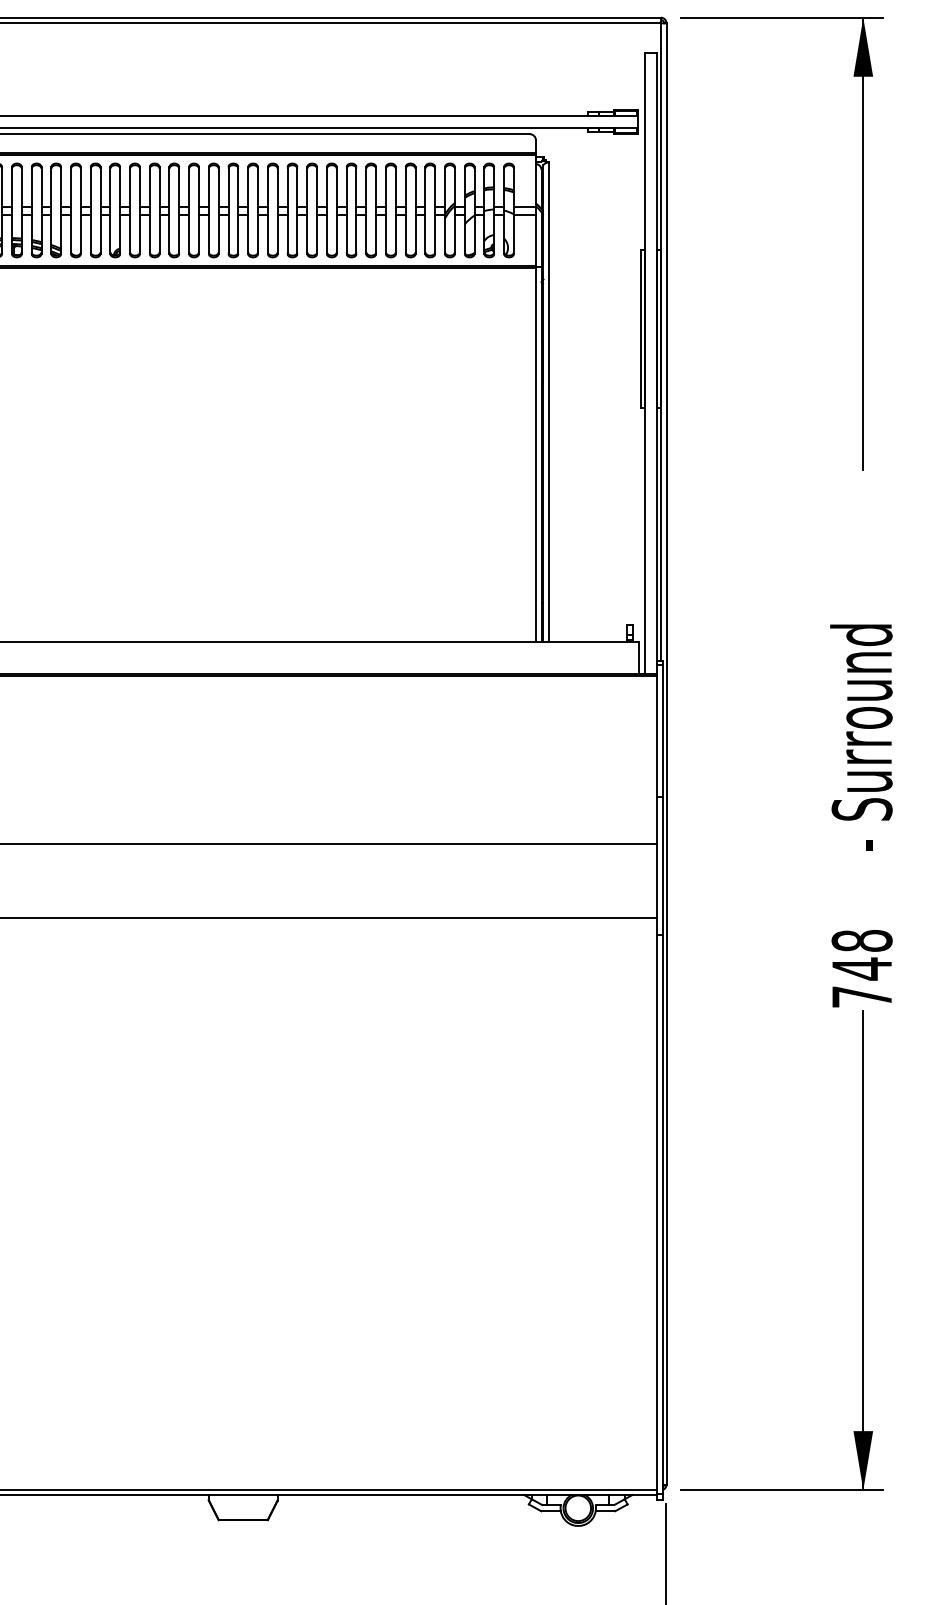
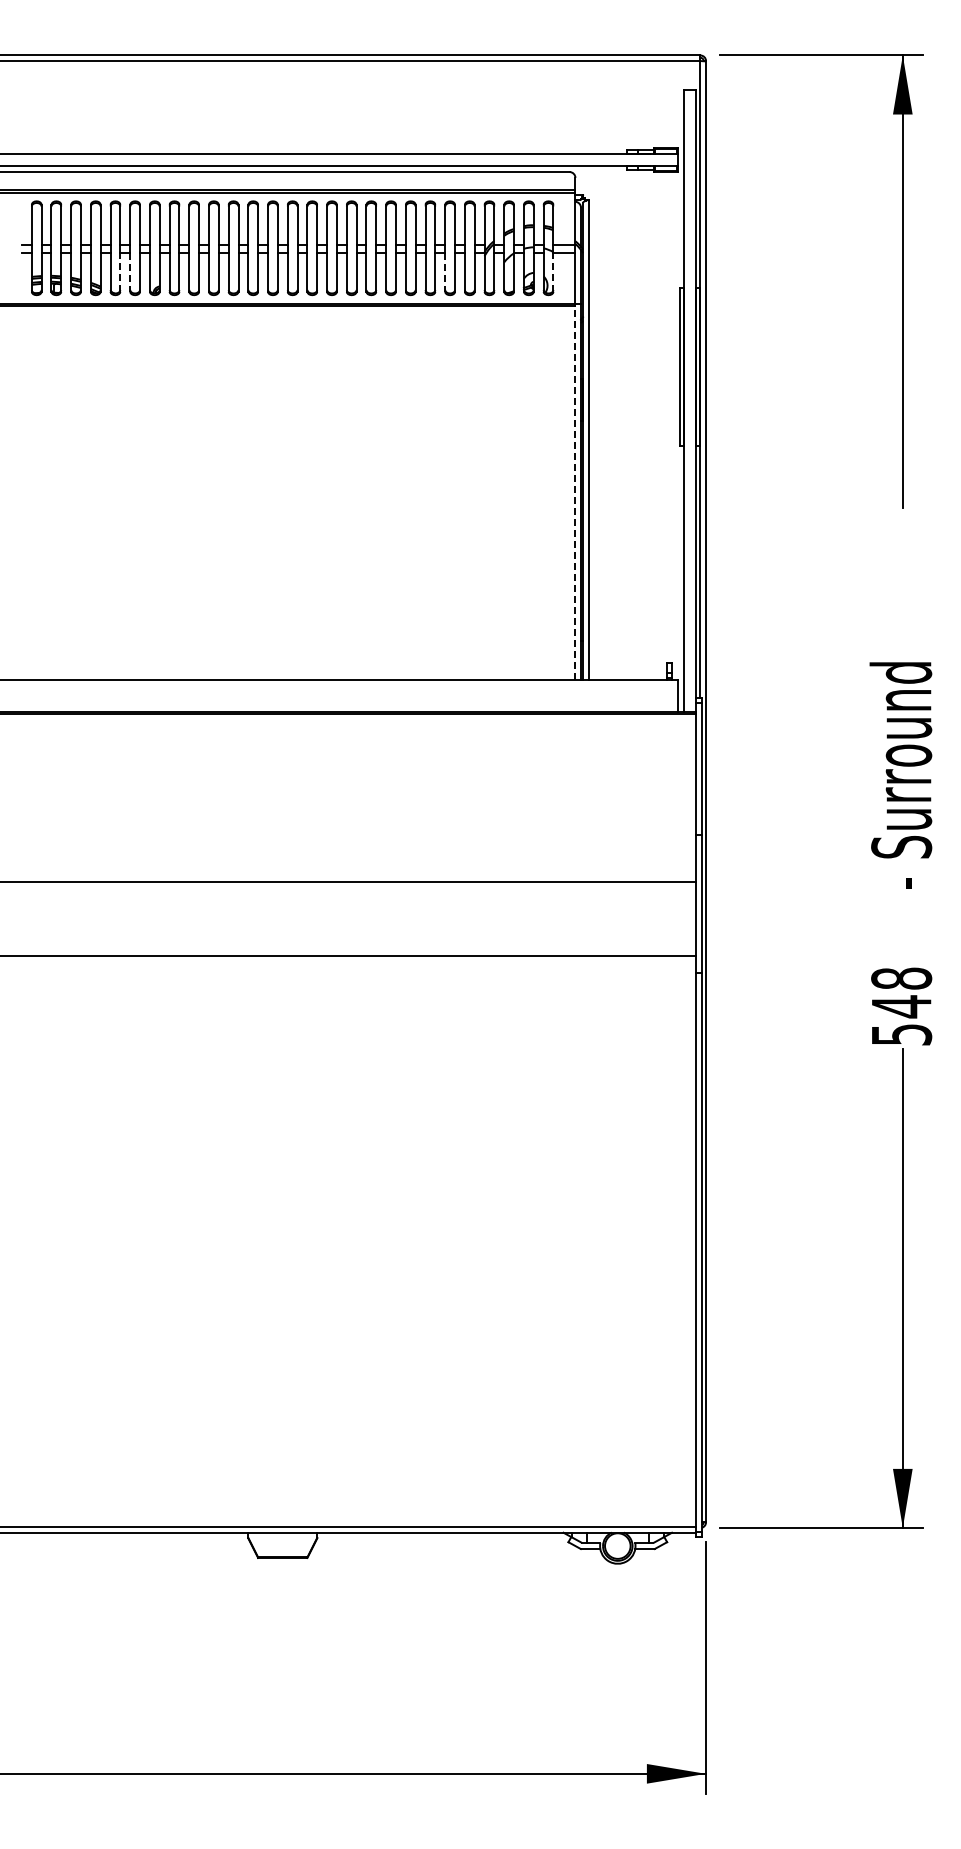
line: (80, 233) -> (120, 271), solid -> dashed
line: (513, 233) -> (553, 271), solid -> dashed
line: (90, 234) -> (130, 272), solid -> dashed
line: (405, 234) -> (445, 272), solid -> dashed
line: (535, 454) -> (575, 492), solid -> dashed
text: (862, 996) -> (902, 1034), 748 -> 548

